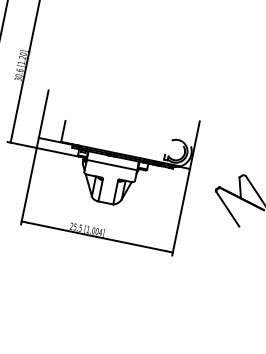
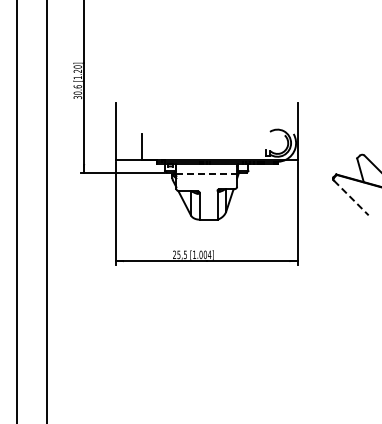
line: (112, 165) -> (207, 174), solid -> dashed
line: (227, 209) -> (351, 198), solid -> dashed

